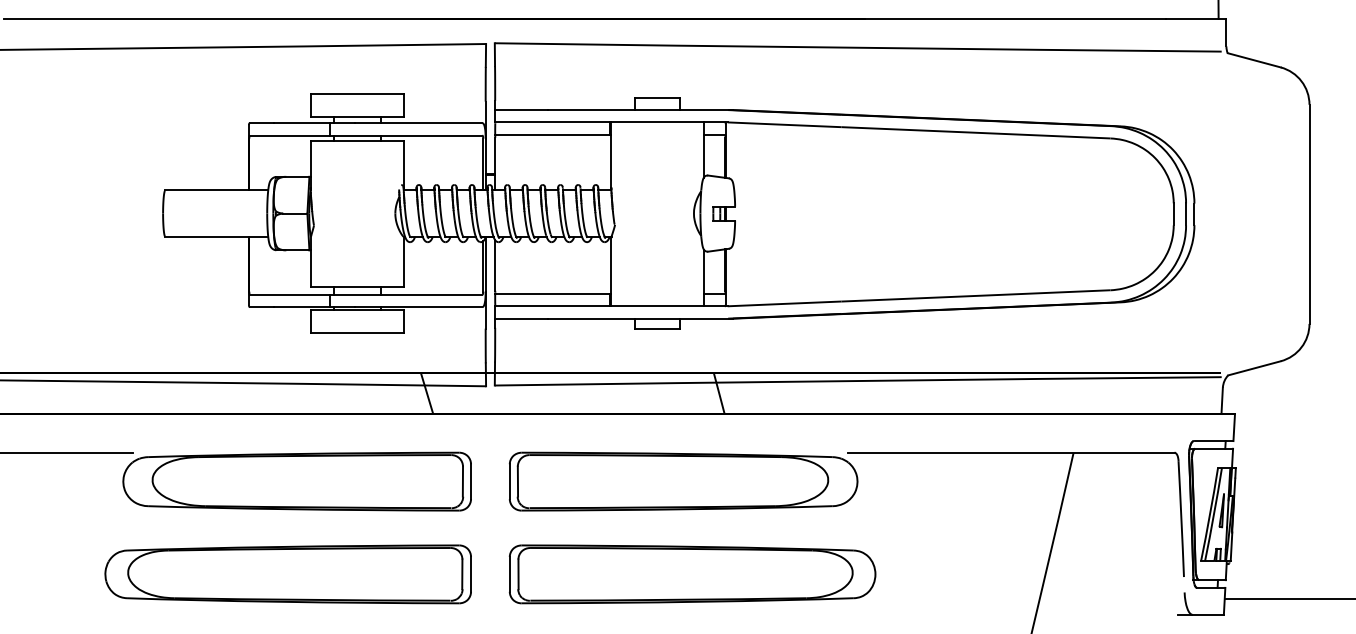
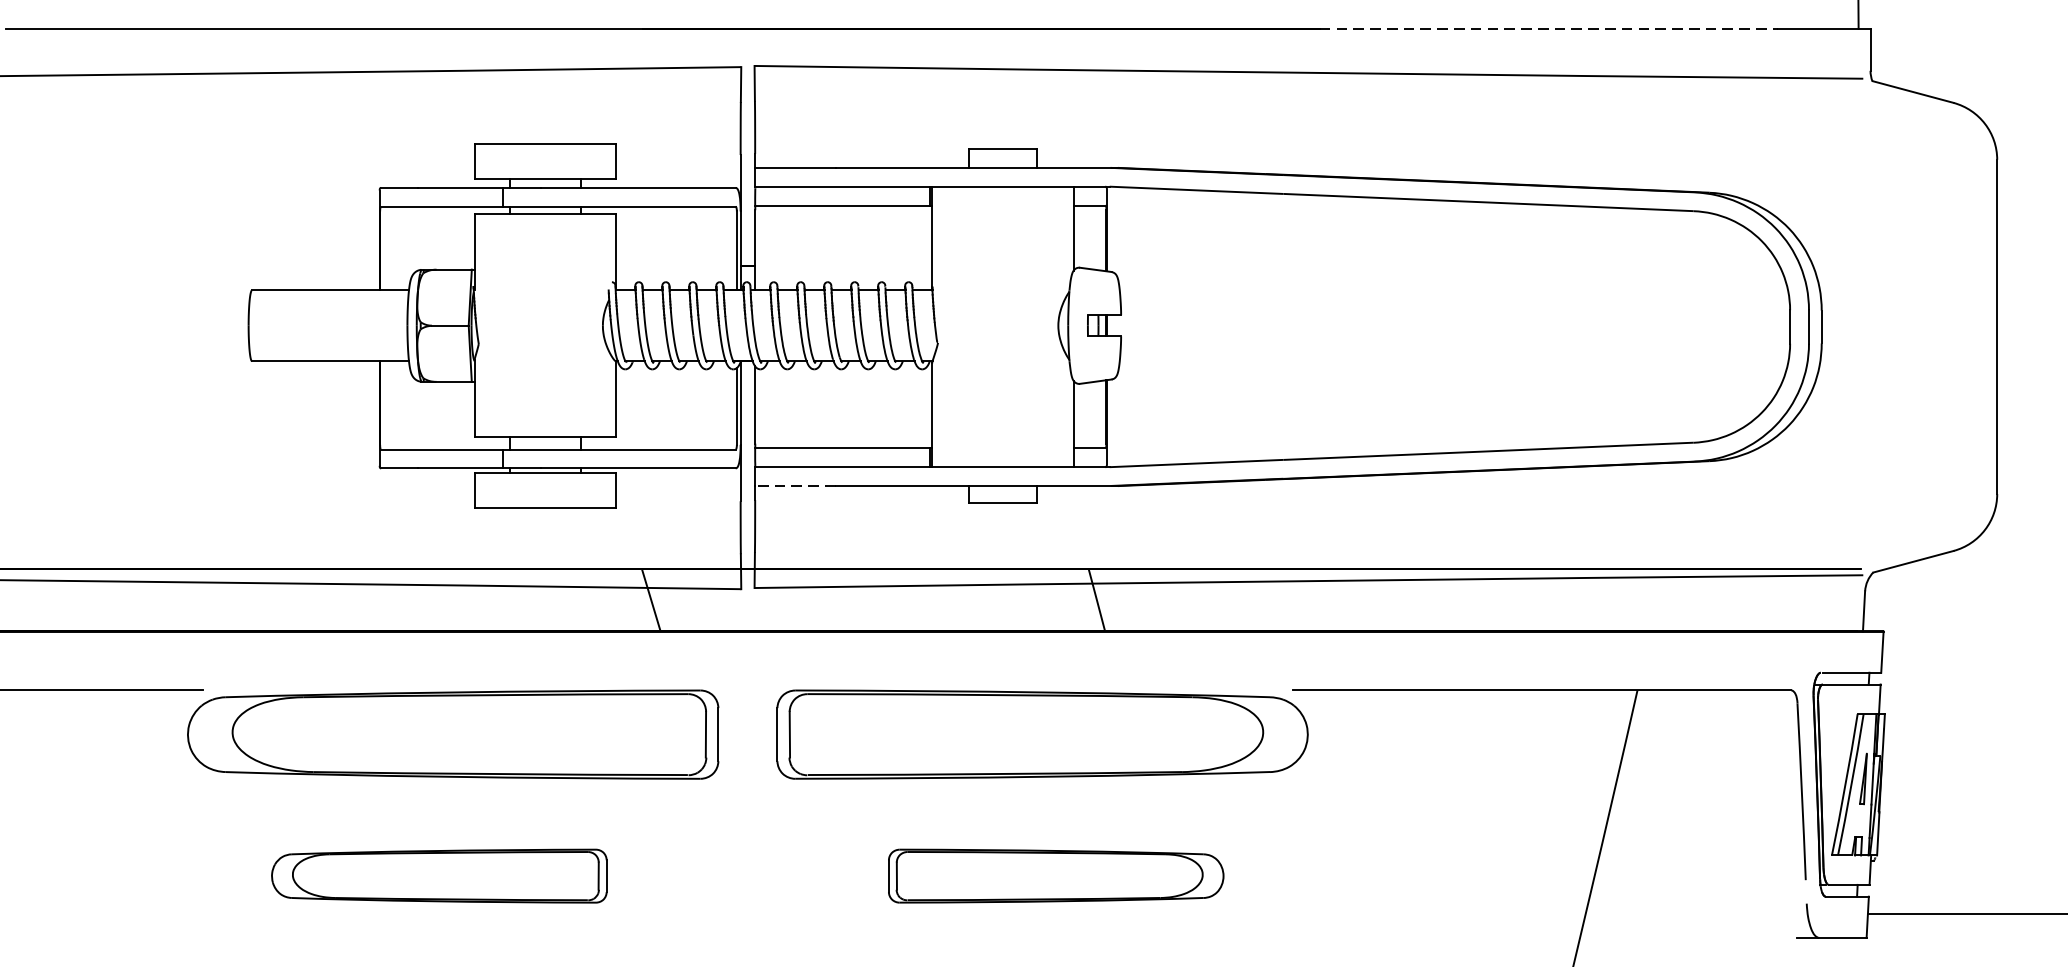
line: (1016, 19) -> (1550, 29), solid -> dashed
line: (521, 318) -> (795, 485), solid -> dashed
part: (287, 574) -> (438, 876), size x0.6
part: (692, 574) -> (1056, 876), size x0.6

